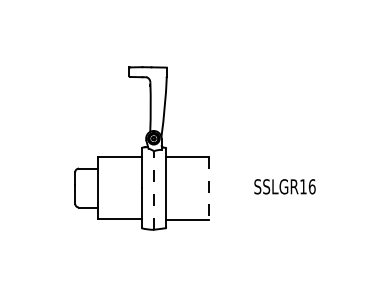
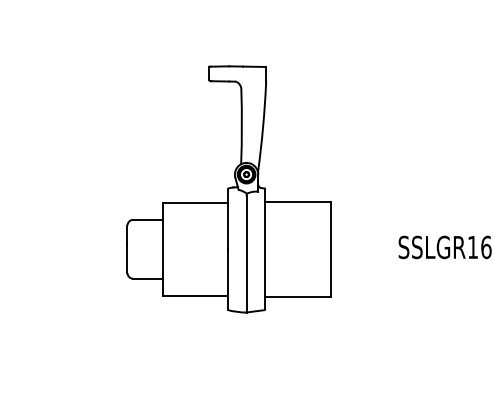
line: (209, 188) -> (330, 249), dashed -> solid
line: (153, 190) -> (246, 253), dashed -> solid

